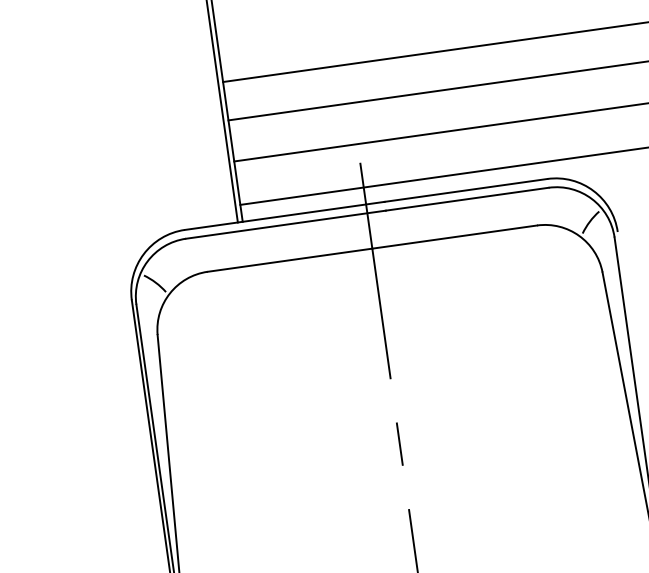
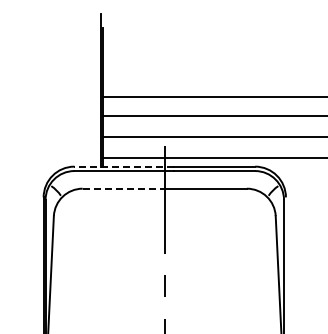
line: (285, 215) -> (124, 166), solid -> dashed
line: (291, 259) -> (124, 188), solid -> dashed

